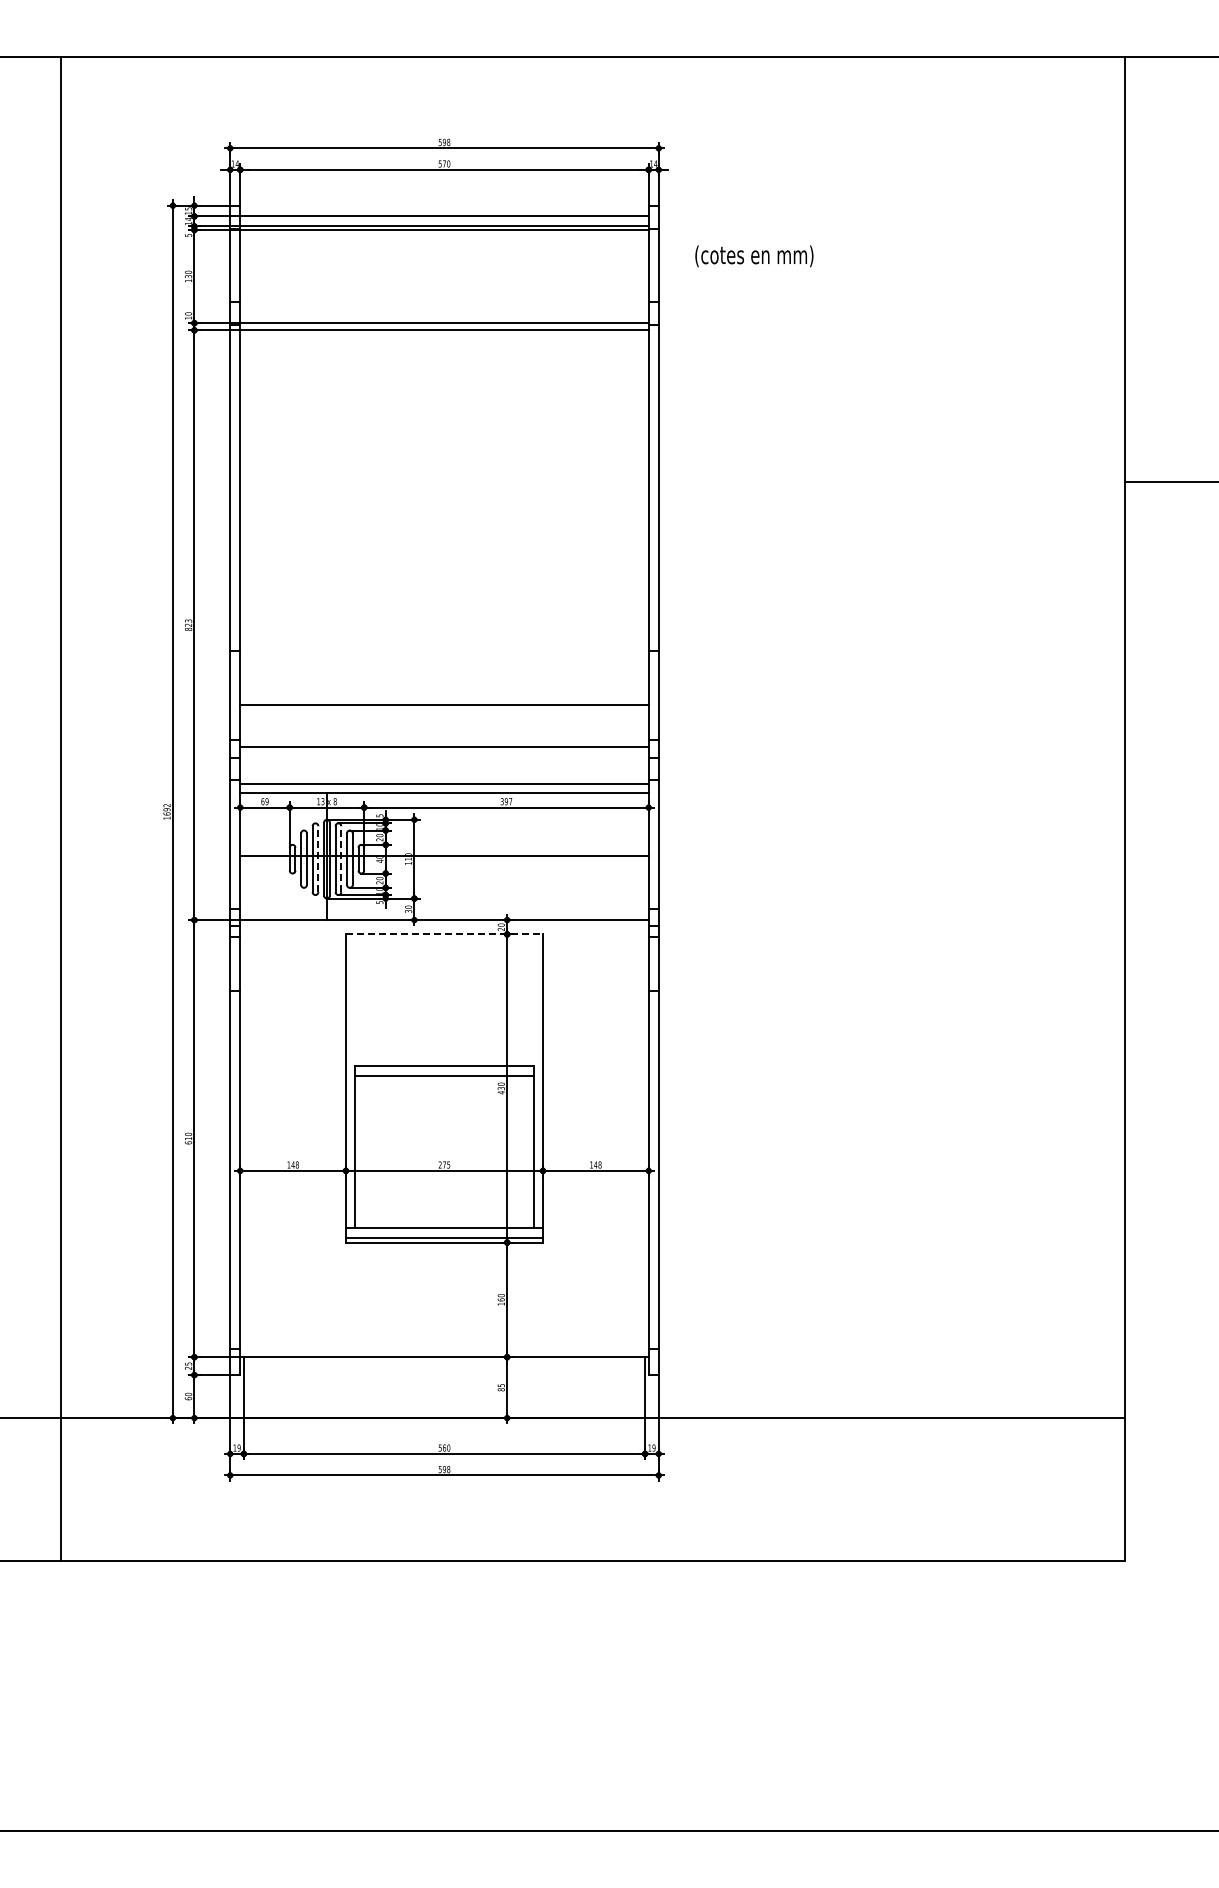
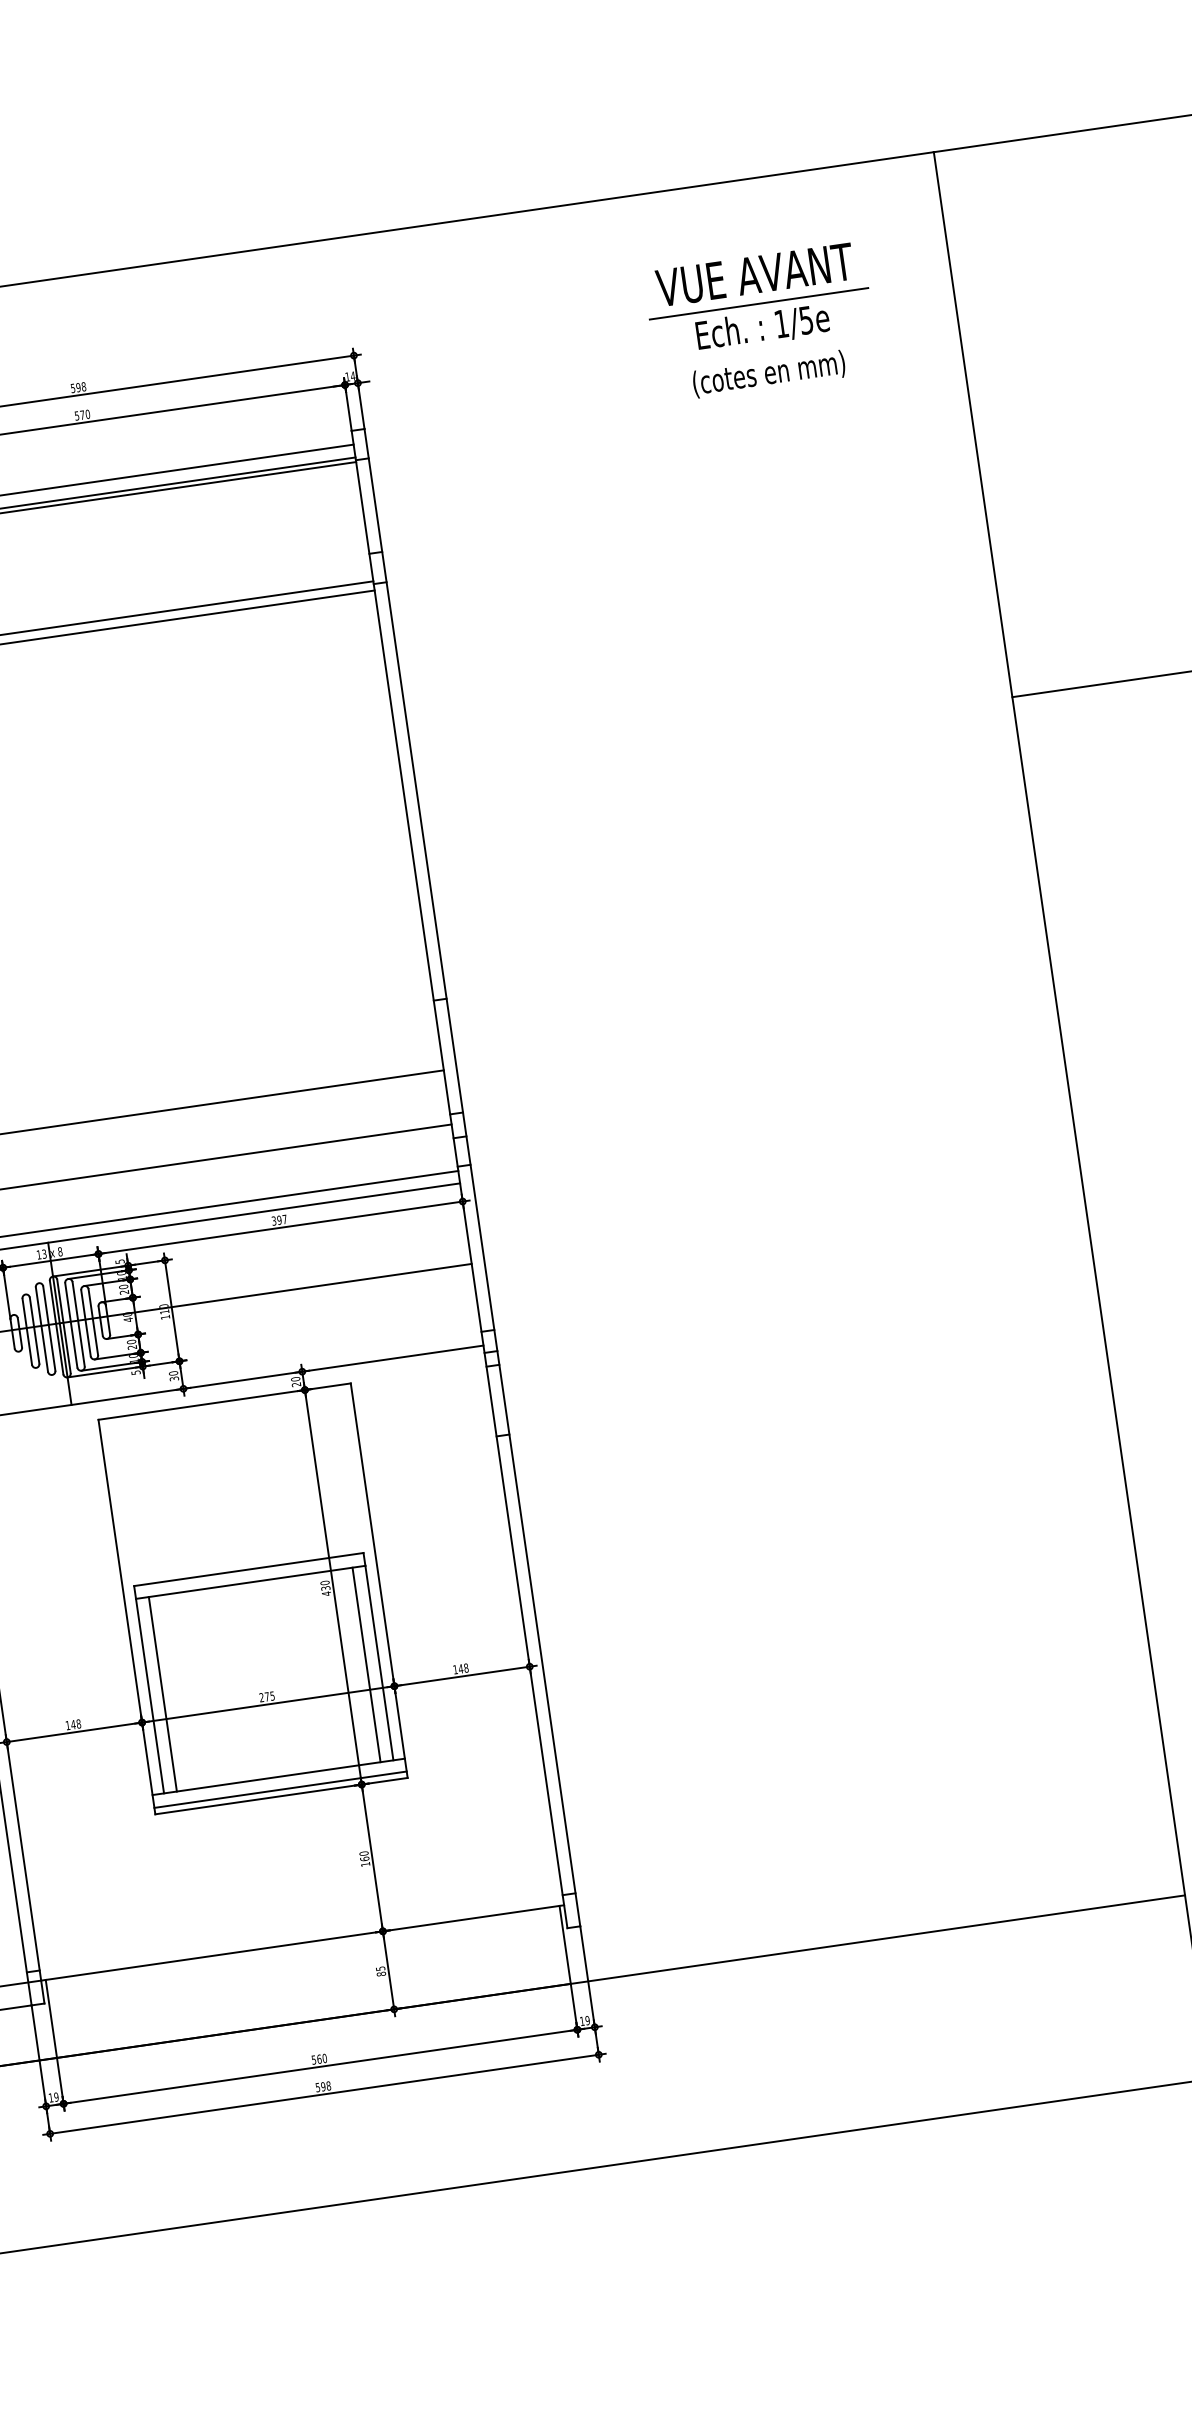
part: (974, 150) -> (758, 300), added
text: (754, 256) -> (769, 374), moved
line: (318, 859) -> (49, 1328), dashed -> solid
line: (341, 859) -> (78, 1324), dashed -> solid
line: (444, 934) -> (224, 1401), dashed -> solid
line: (364, 1151) -> (162, 1694), added
line: (524, 1151) -> (367, 1664), added

